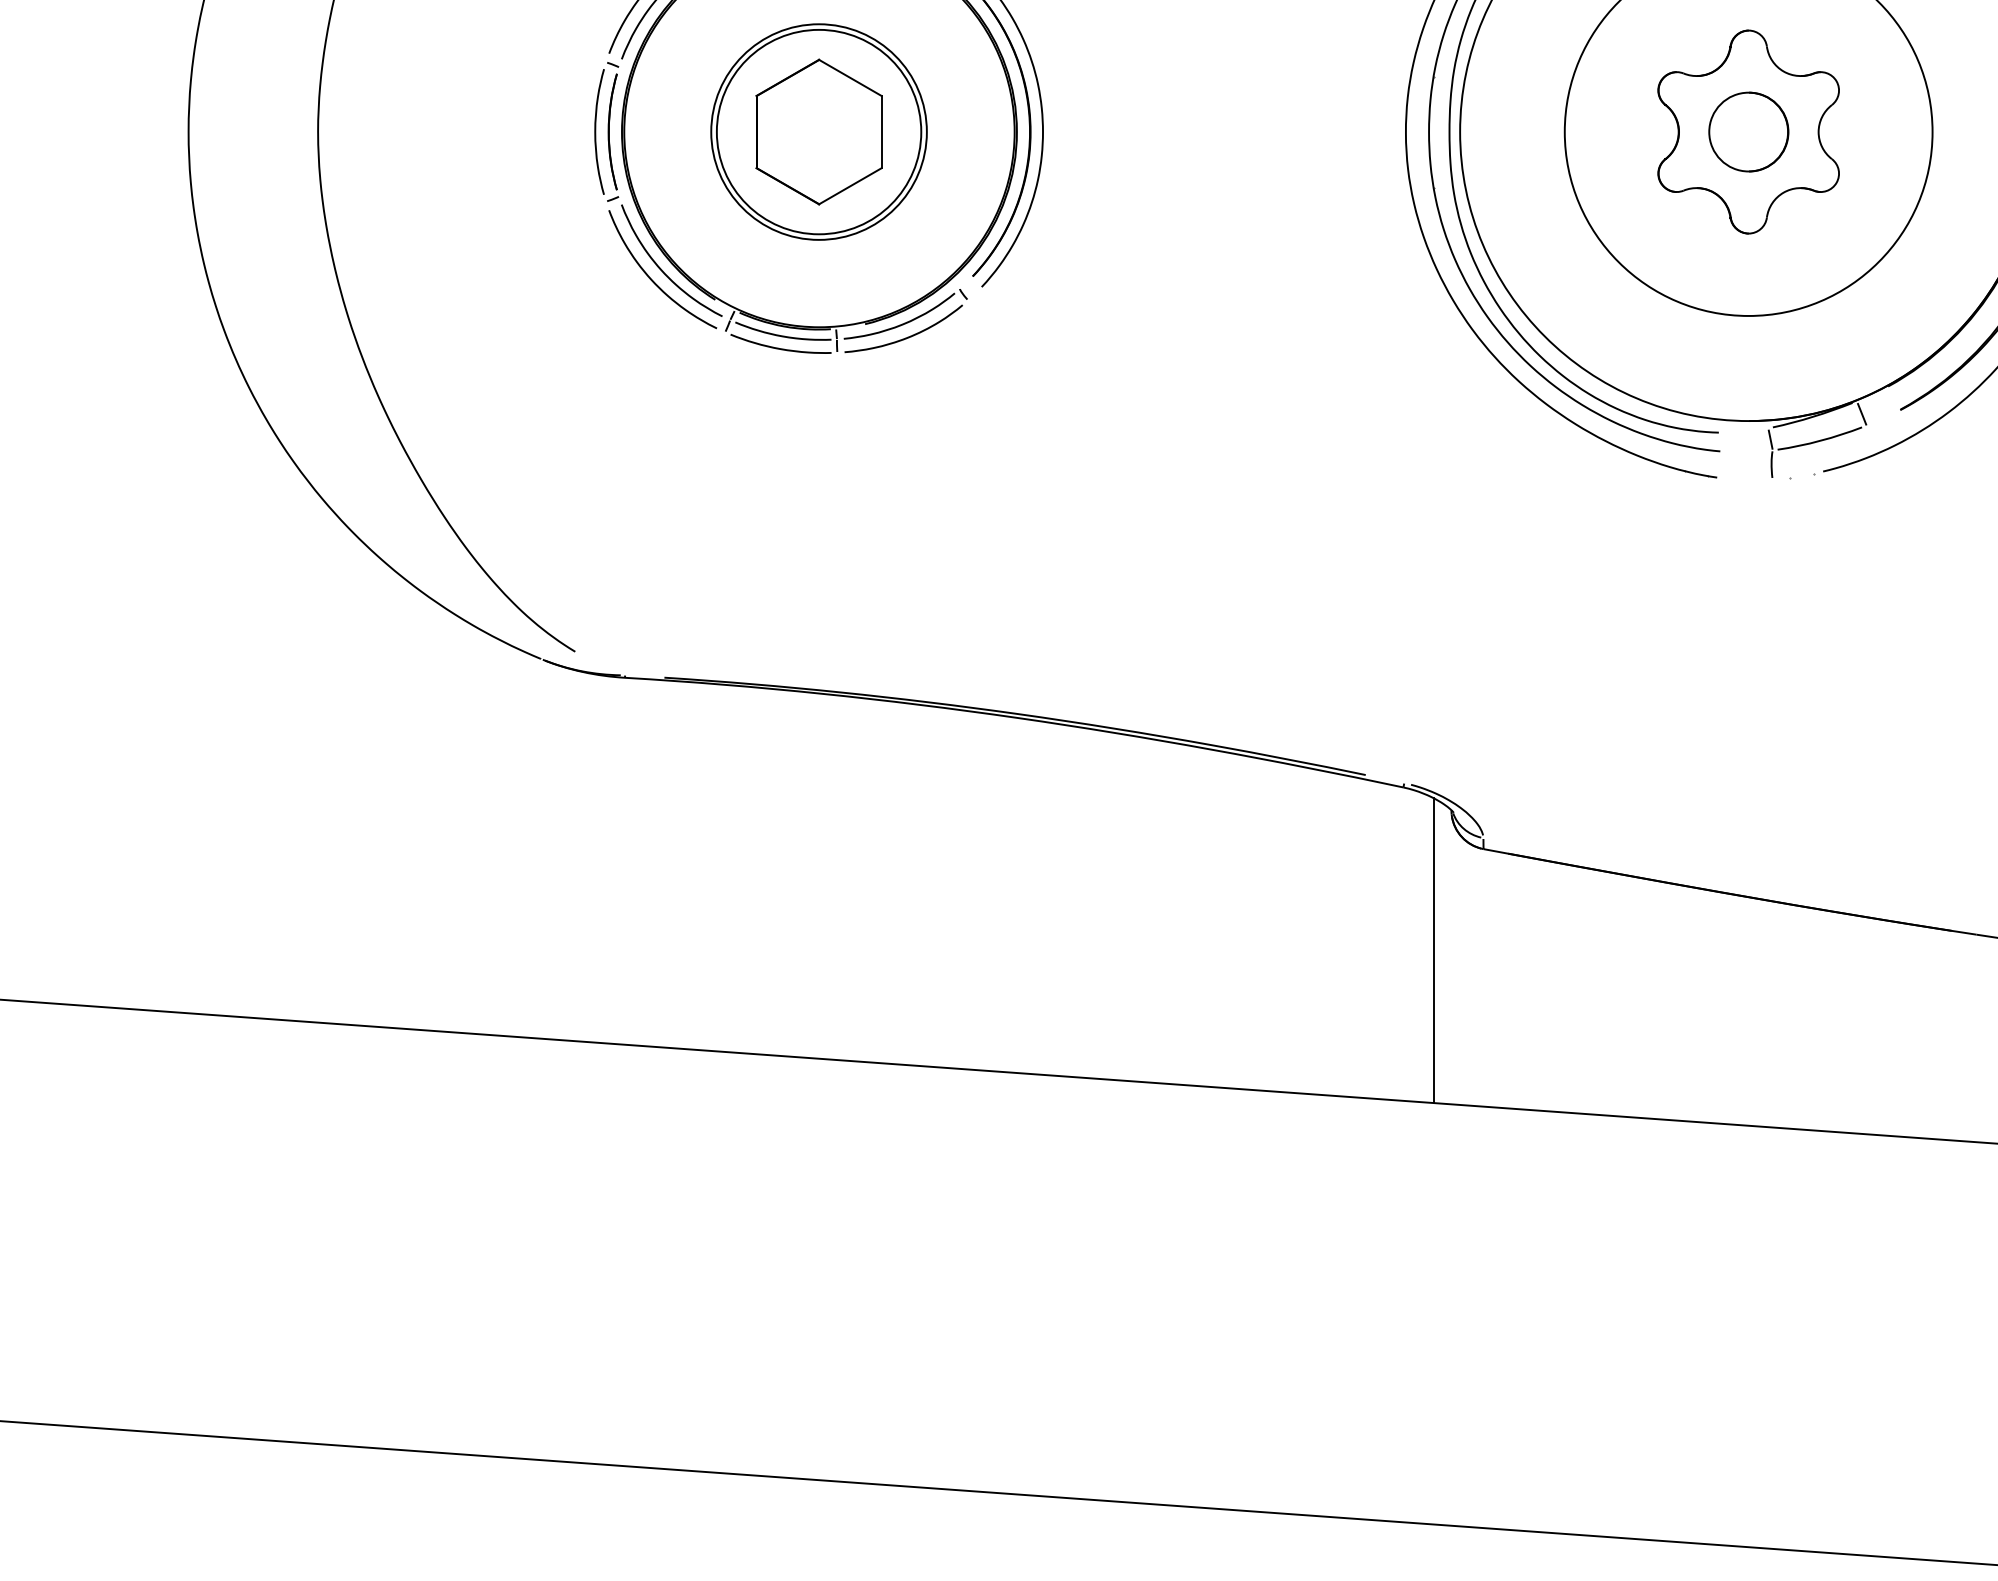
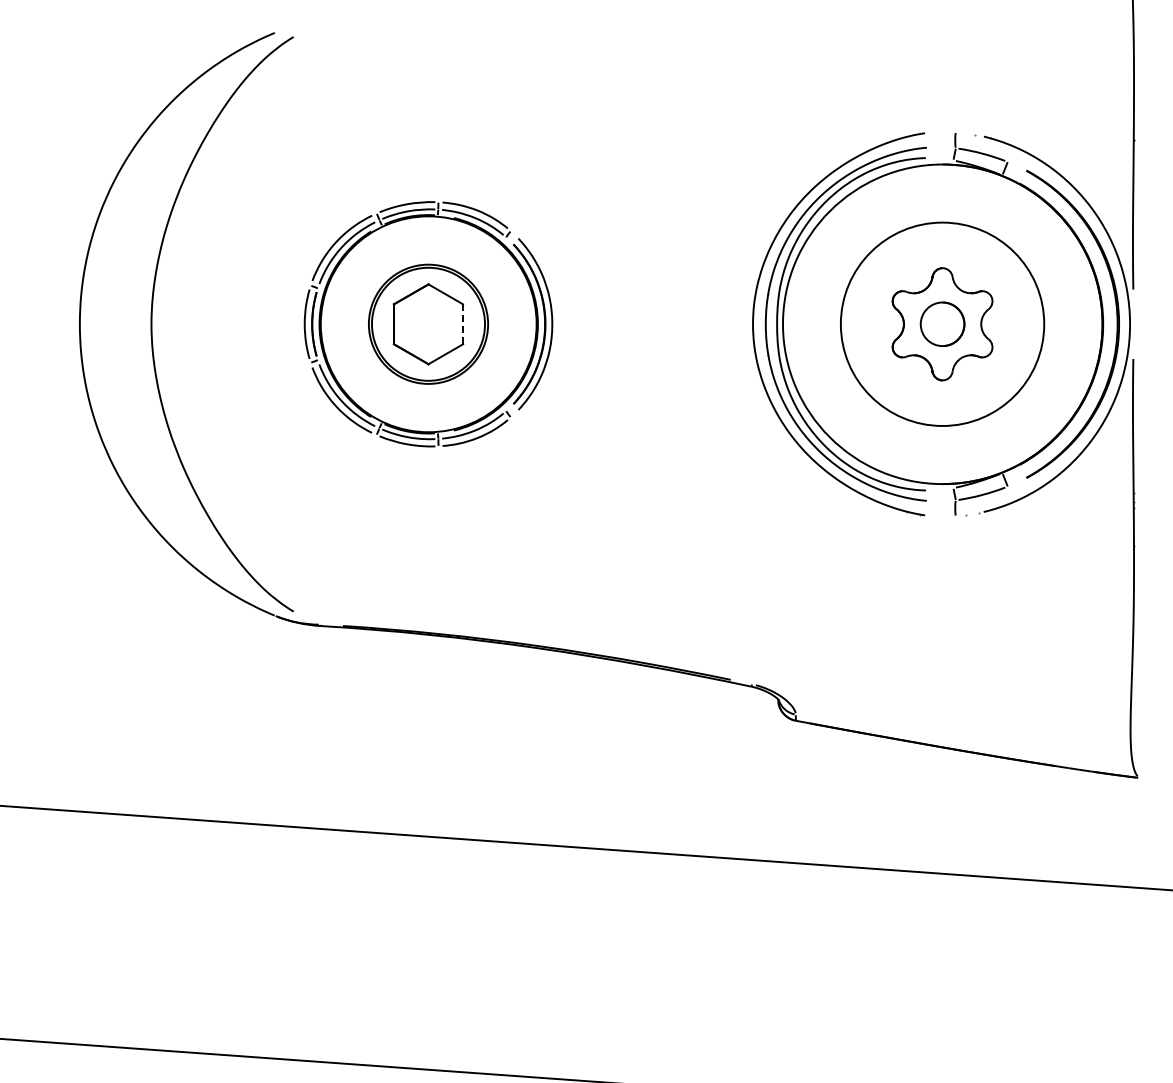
line: (882, 132) -> (463, 324), solid -> dashed
line: (1433, 949) -> (768, 776), removed

